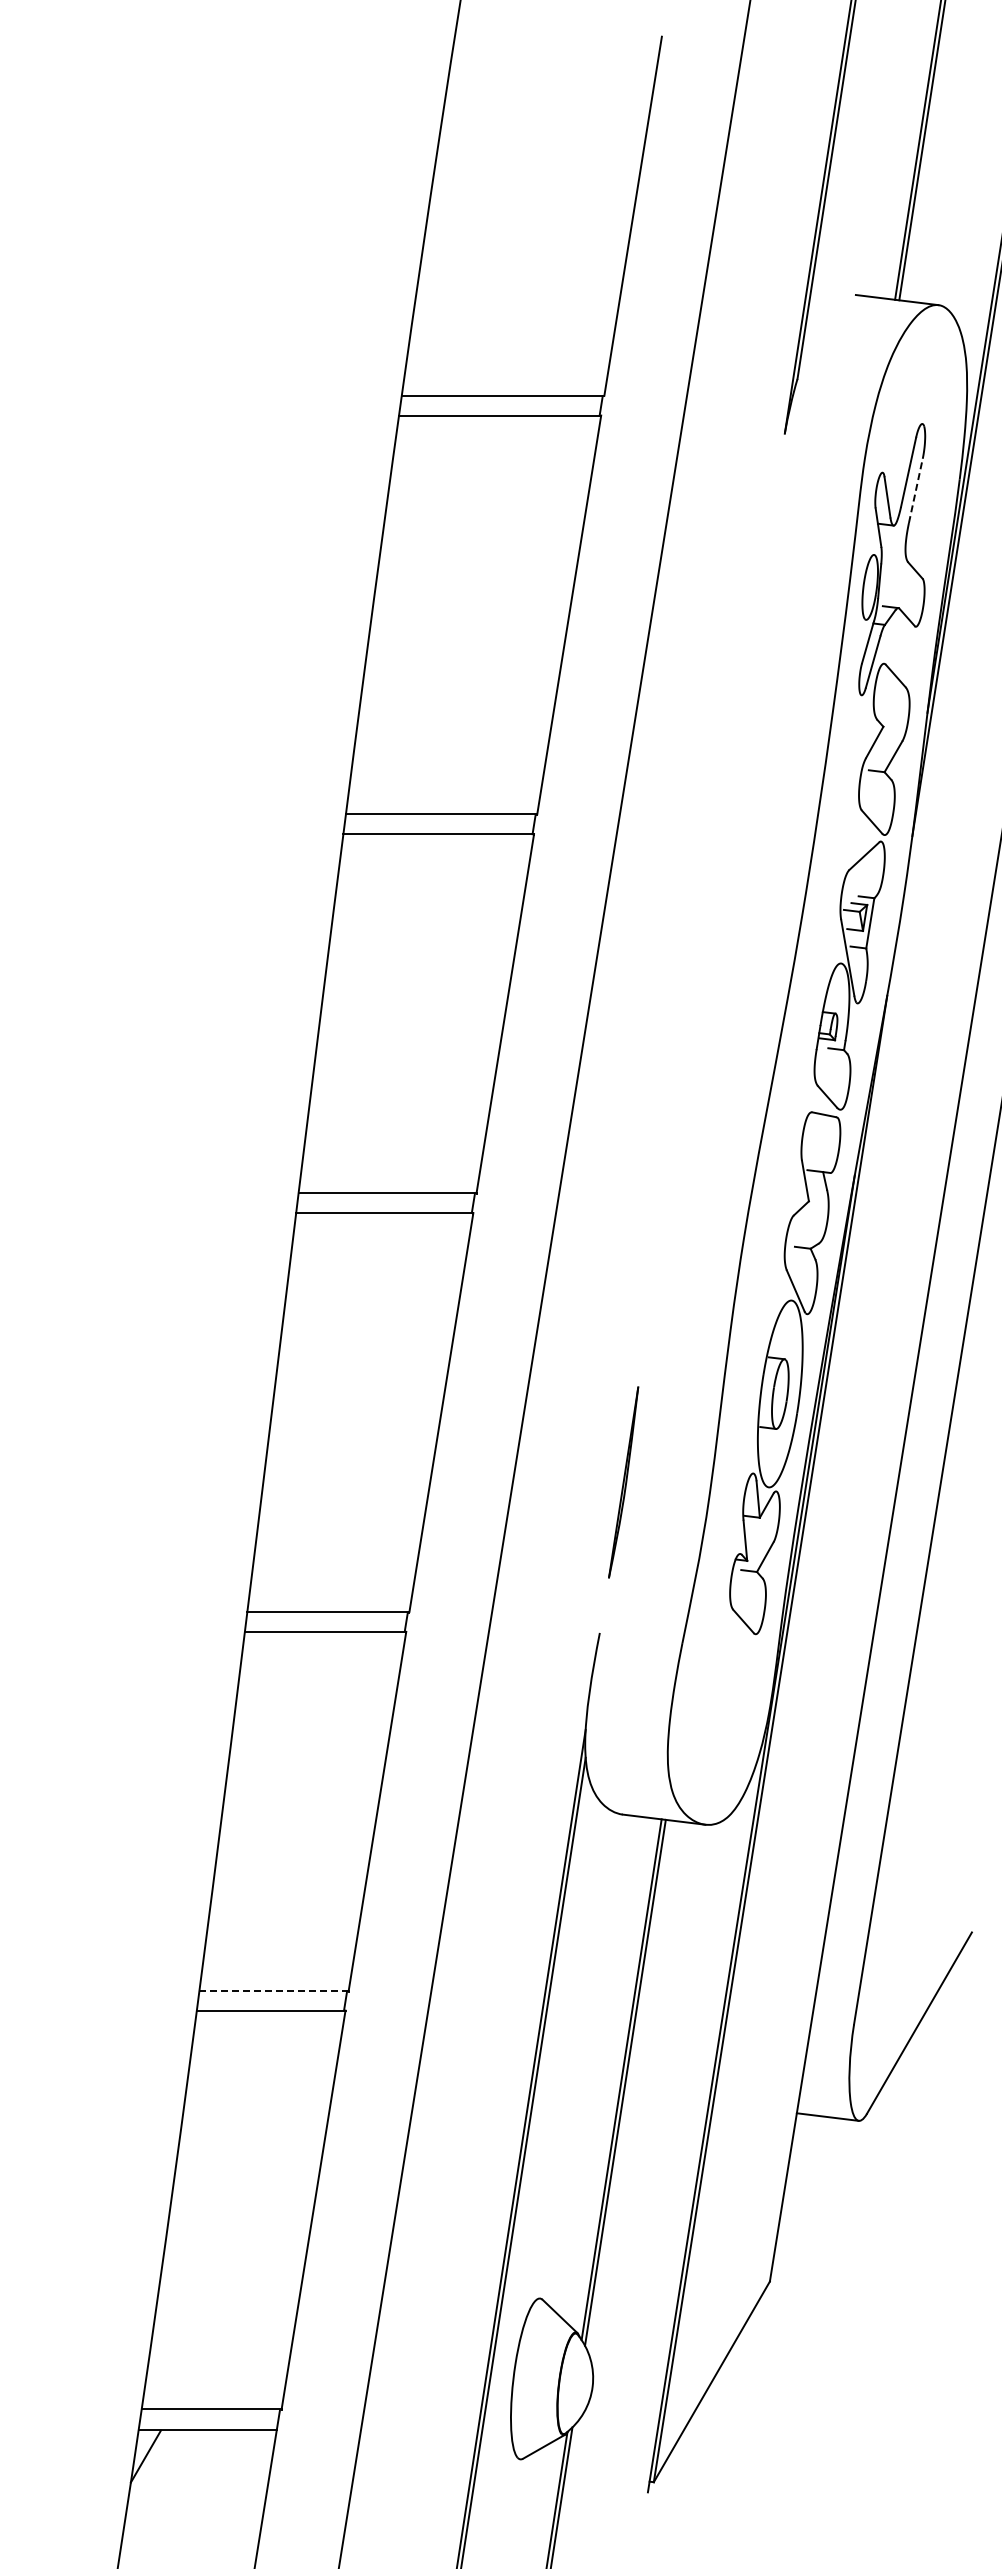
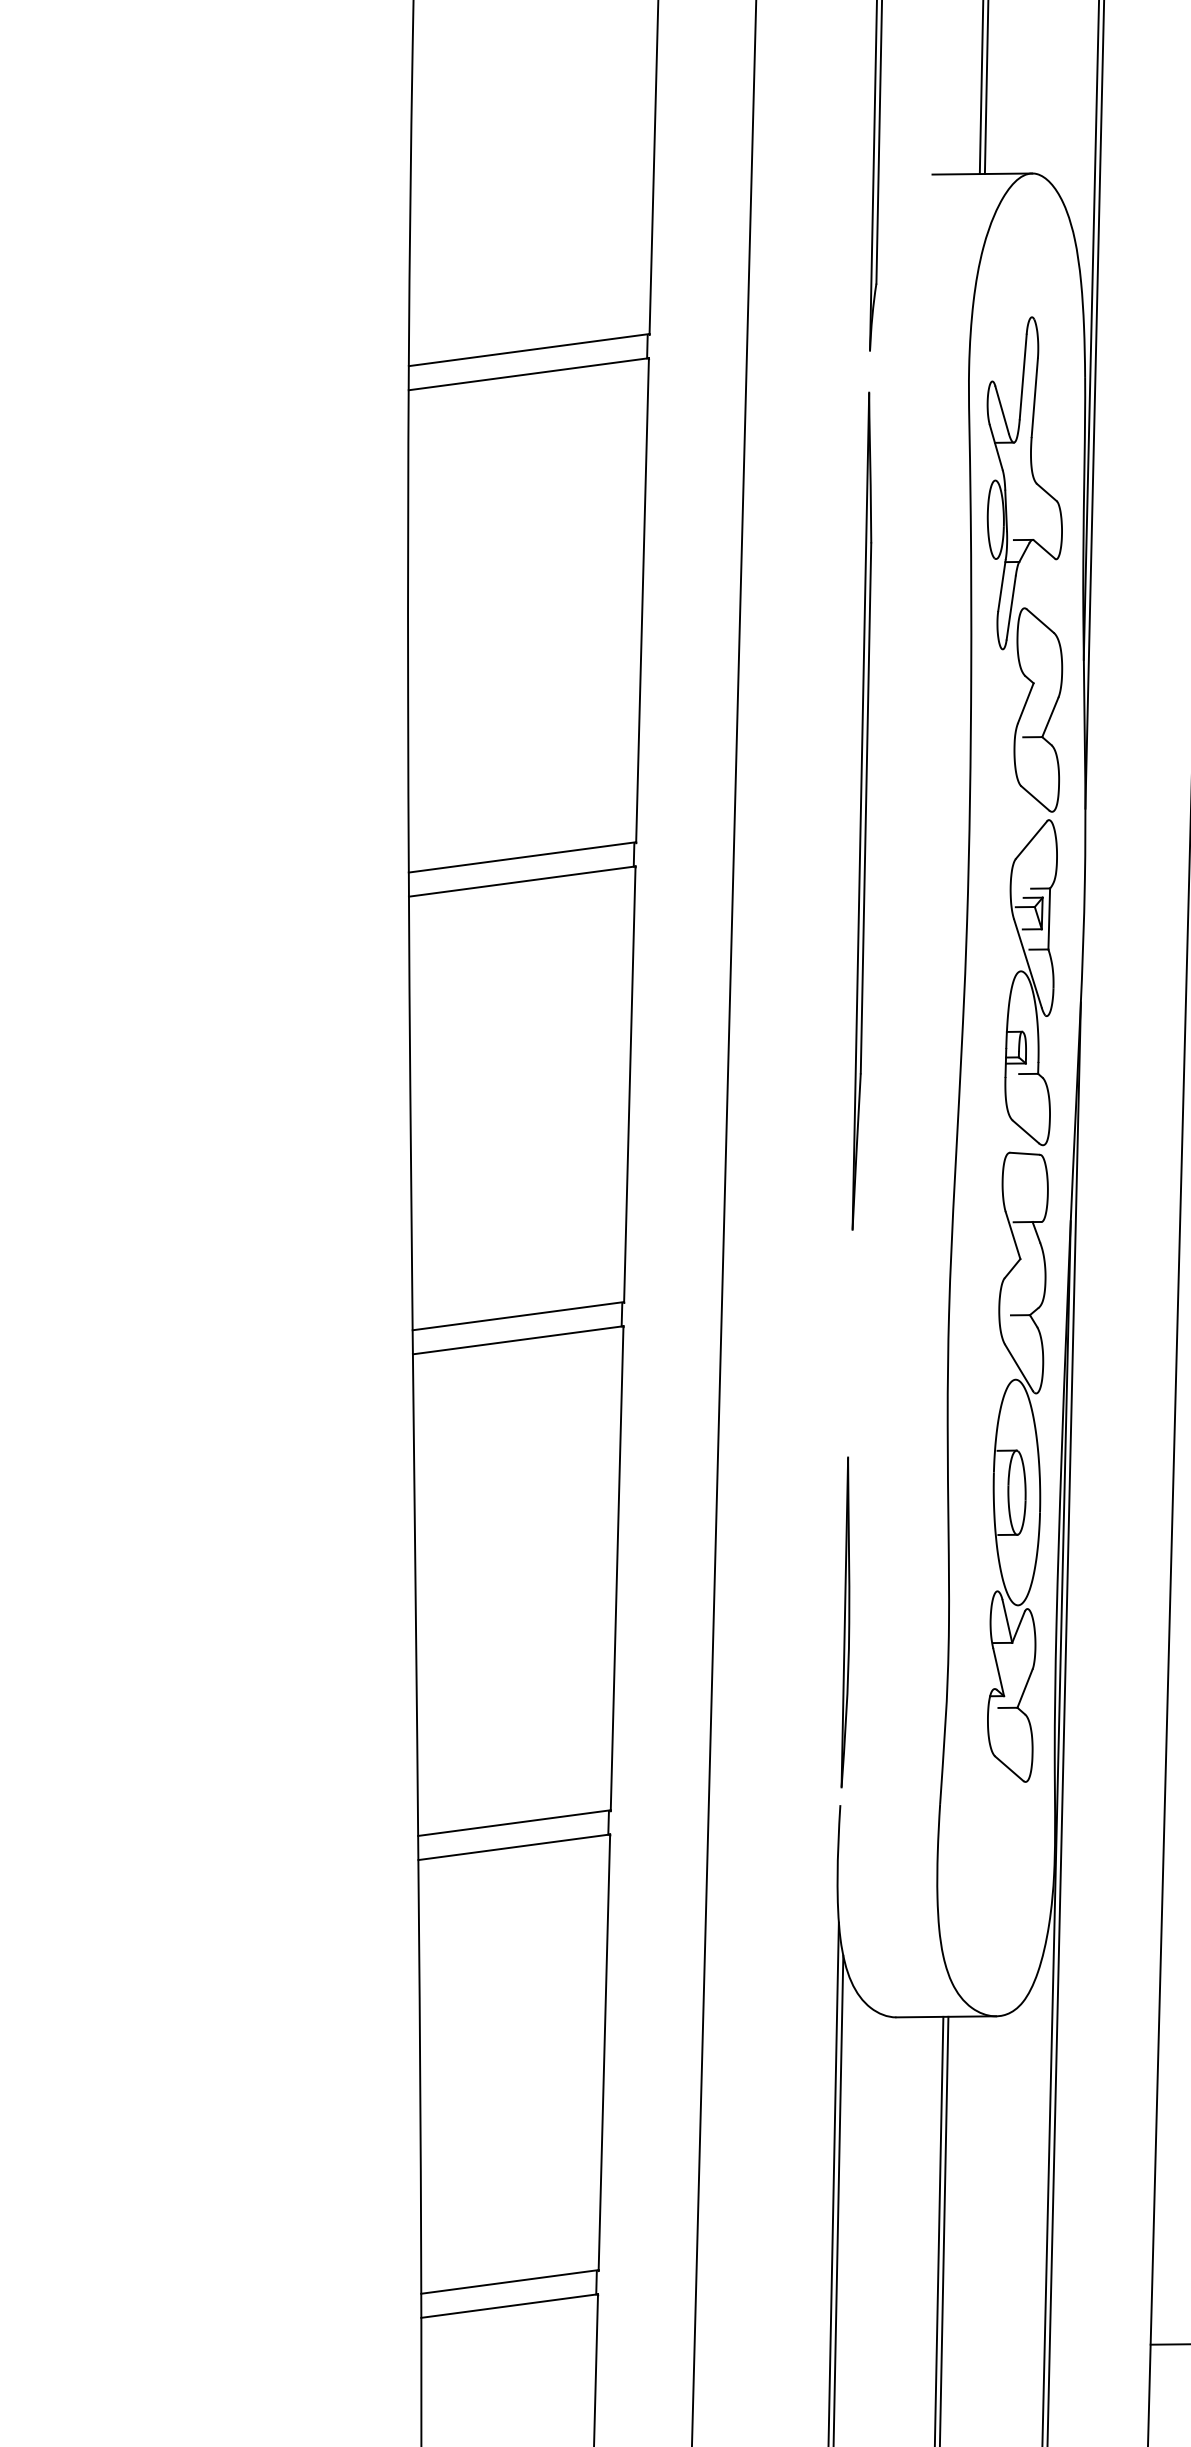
line: (915, 490) -> (1034, 397), dashed -> solid
part: (726, 813) -> (860, 811), added
part: (623, 1482) -> (844, 1622), size x1.43
line: (274, 1990) -> (510, 2281), dashed -> solid

